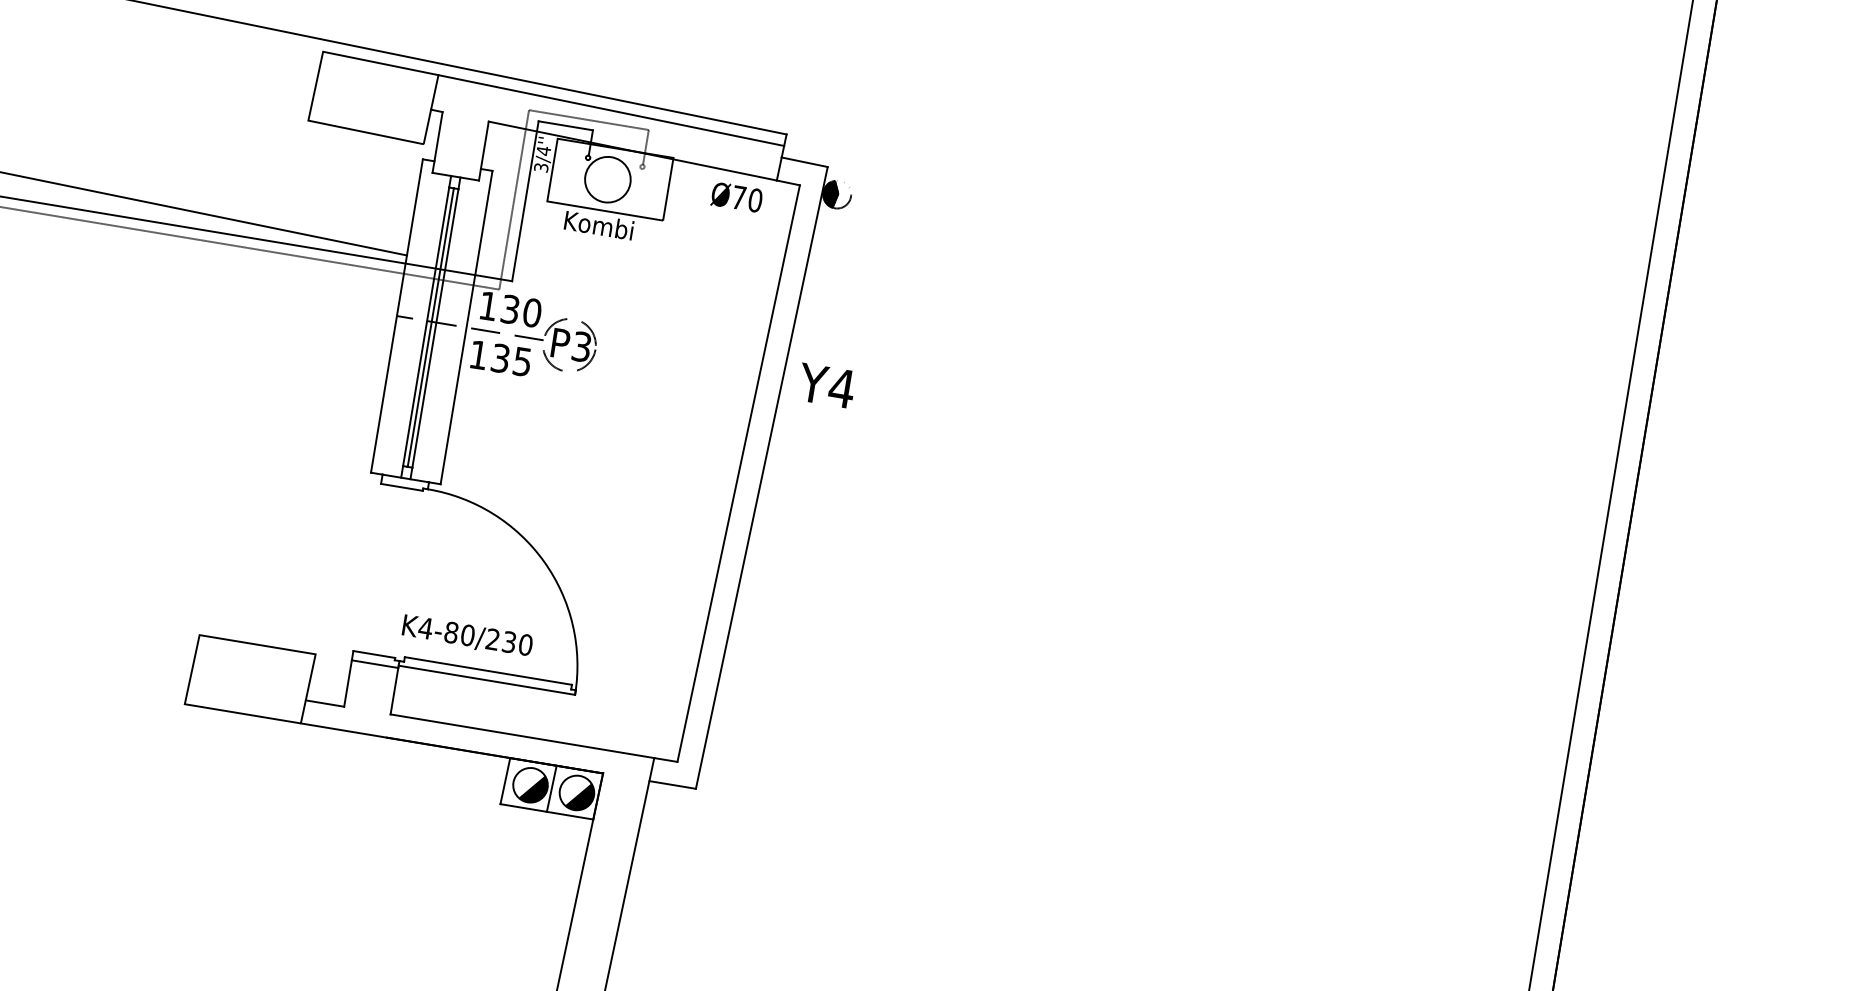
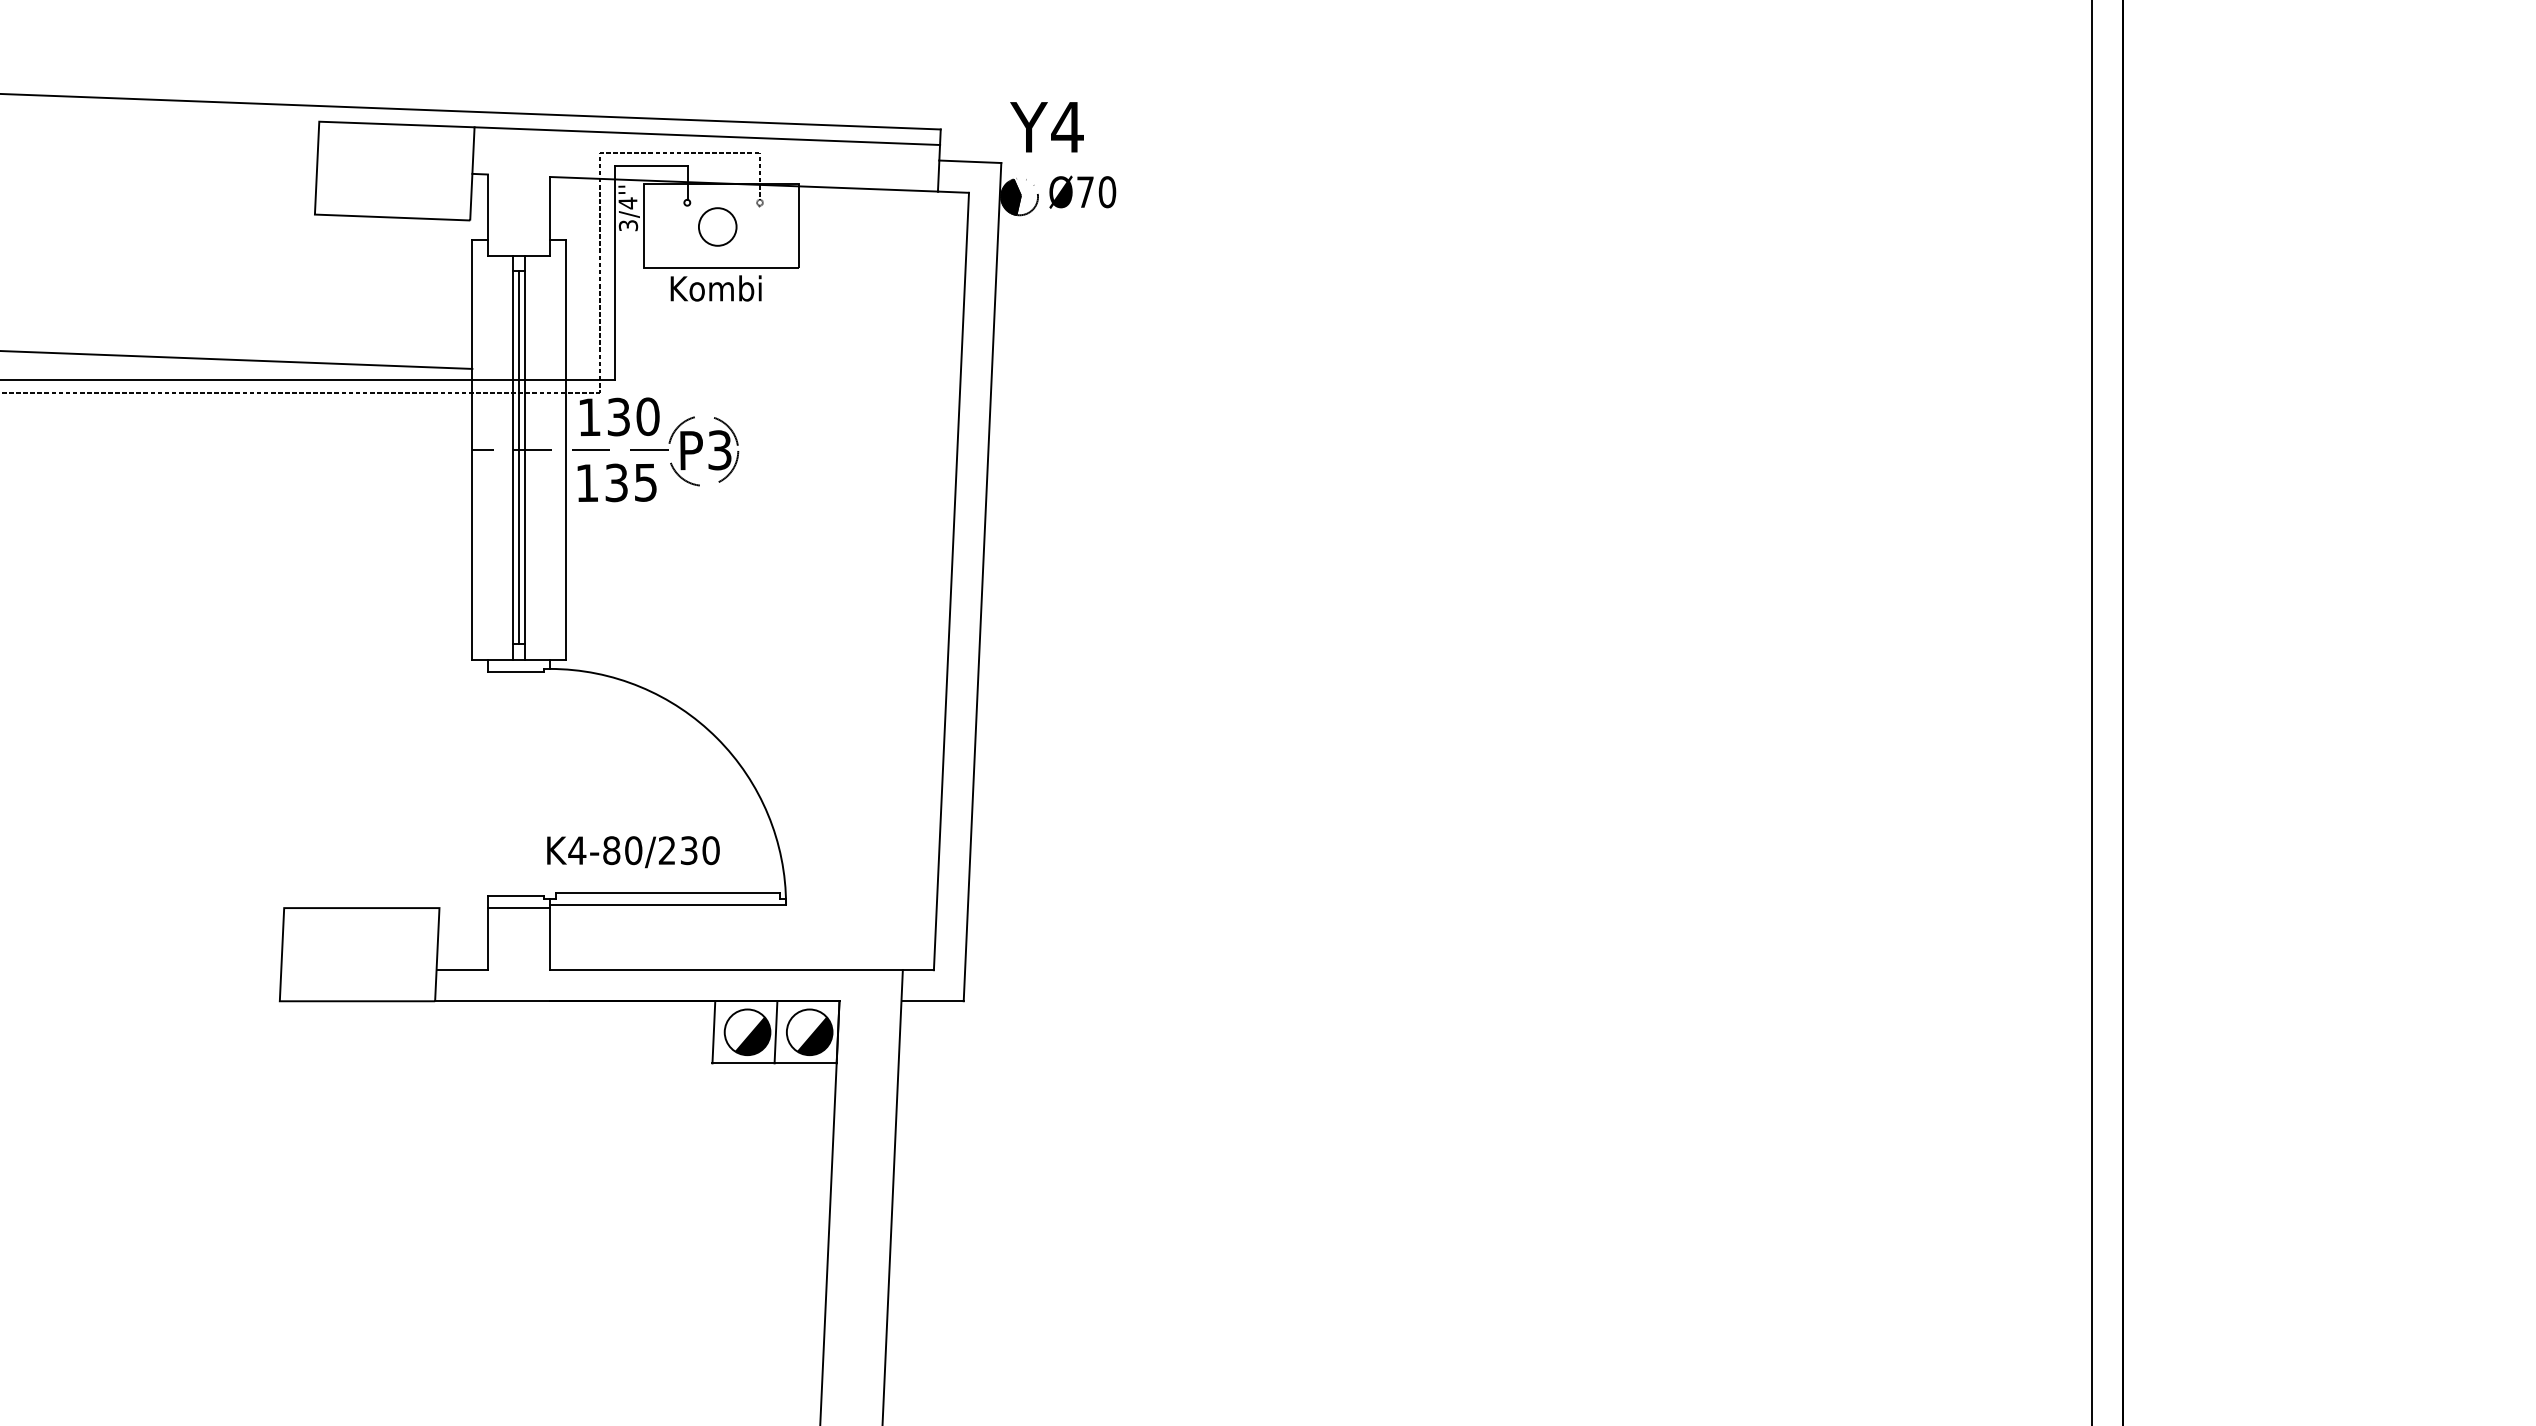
circle: (607, 179) -> (717, 226), size x0.62
text: (736, 196) -> (1082, 191), moved
text: (826, 385) -> (1046, 127), moved

